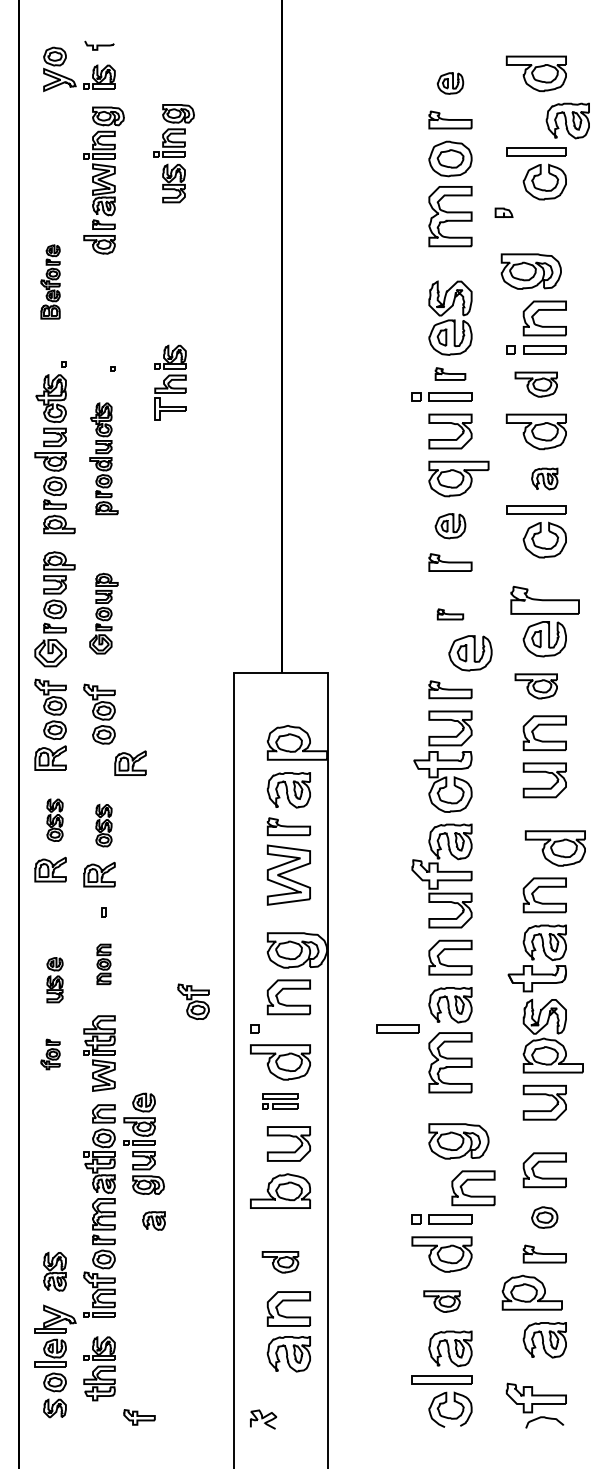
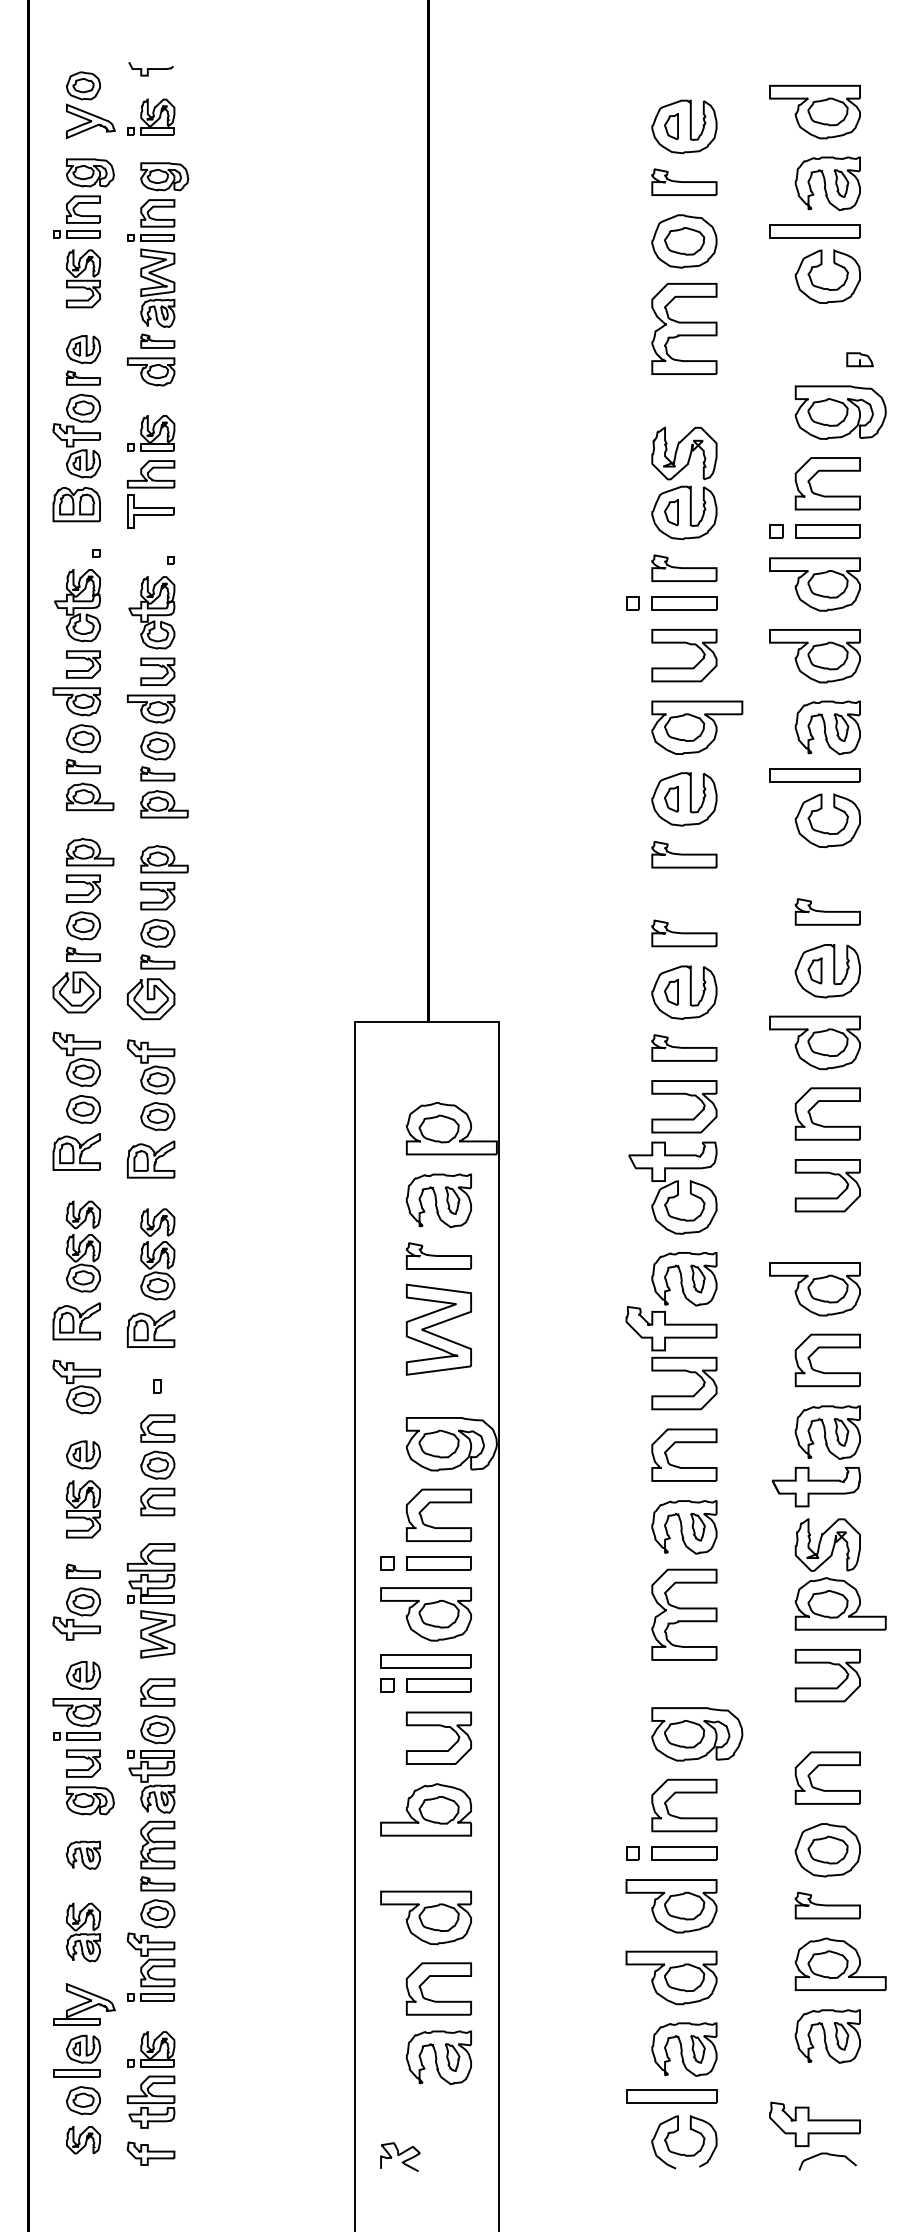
part: (450, 83) -> (684, 126), size x1.67
part: (567, 120) -> (827, 182), moved
part: (173, 153) -> (82, 233), moved
part: (503, 212) -> (859, 359), moved
part: (530, 271) -> (839, 412), moved
part: (50, 281) -> (76, 427), size x1.67
part: (450, 373) -> (684, 567), size x1.43
part: (170, 382) -> (151, 471), moved
part: (535, 384) -> (813, 584), size x1.43
part: (103, 458) -> (157, 696), size x1.43
part: (544, 478) -> (827, 726), size x1.67
part: (450, 526) -> (684, 799), size x1.43
part: (544, 599) -> (827, 910), size x0.62
part: (103, 613) -> (157, 932), size x1.43
part: (450, 614) -> (684, 933), size x1.67
part: (470, 653) -> (684, 992), moved
part: (535, 686) -> (813, 1043), size x1.43
part: (130, 762) -> (151, 1158), moved
part: (54, 819) -> (82, 1245), size x1.43
part: (103, 825) -> (157, 1254), size x1.43
part: (554, 848) -> (813, 1289), moved
part: (103, 964) -> (157, 1465), size x1.67
part: (54, 979) -> (82, 1488), size x1.43
part: (193, 1001) -> (76, 1386), moved
part: (397, 1028) -> (438, 1562), moved
part: (50, 1054) -> (76, 1602), size x1.67
part: (280, 1101) -> (426, 1673), size x1.67
part: (143, 1143) -> (82, 1737), moved
part: (473, 1195) -> (684, 1816), moved
part: (544, 1217) -> (827, 1849), size x1.67
part: (153, 1220) -> (82, 1854), moved
part: (280, 1262) -> (426, 1918), size x1.67
part: (531, 1292) -> (839, 1963), moved
part: (441, 1301) -> (670, 1977), size x1.67
part: (139, 1417) -> (151, 2153), moved

